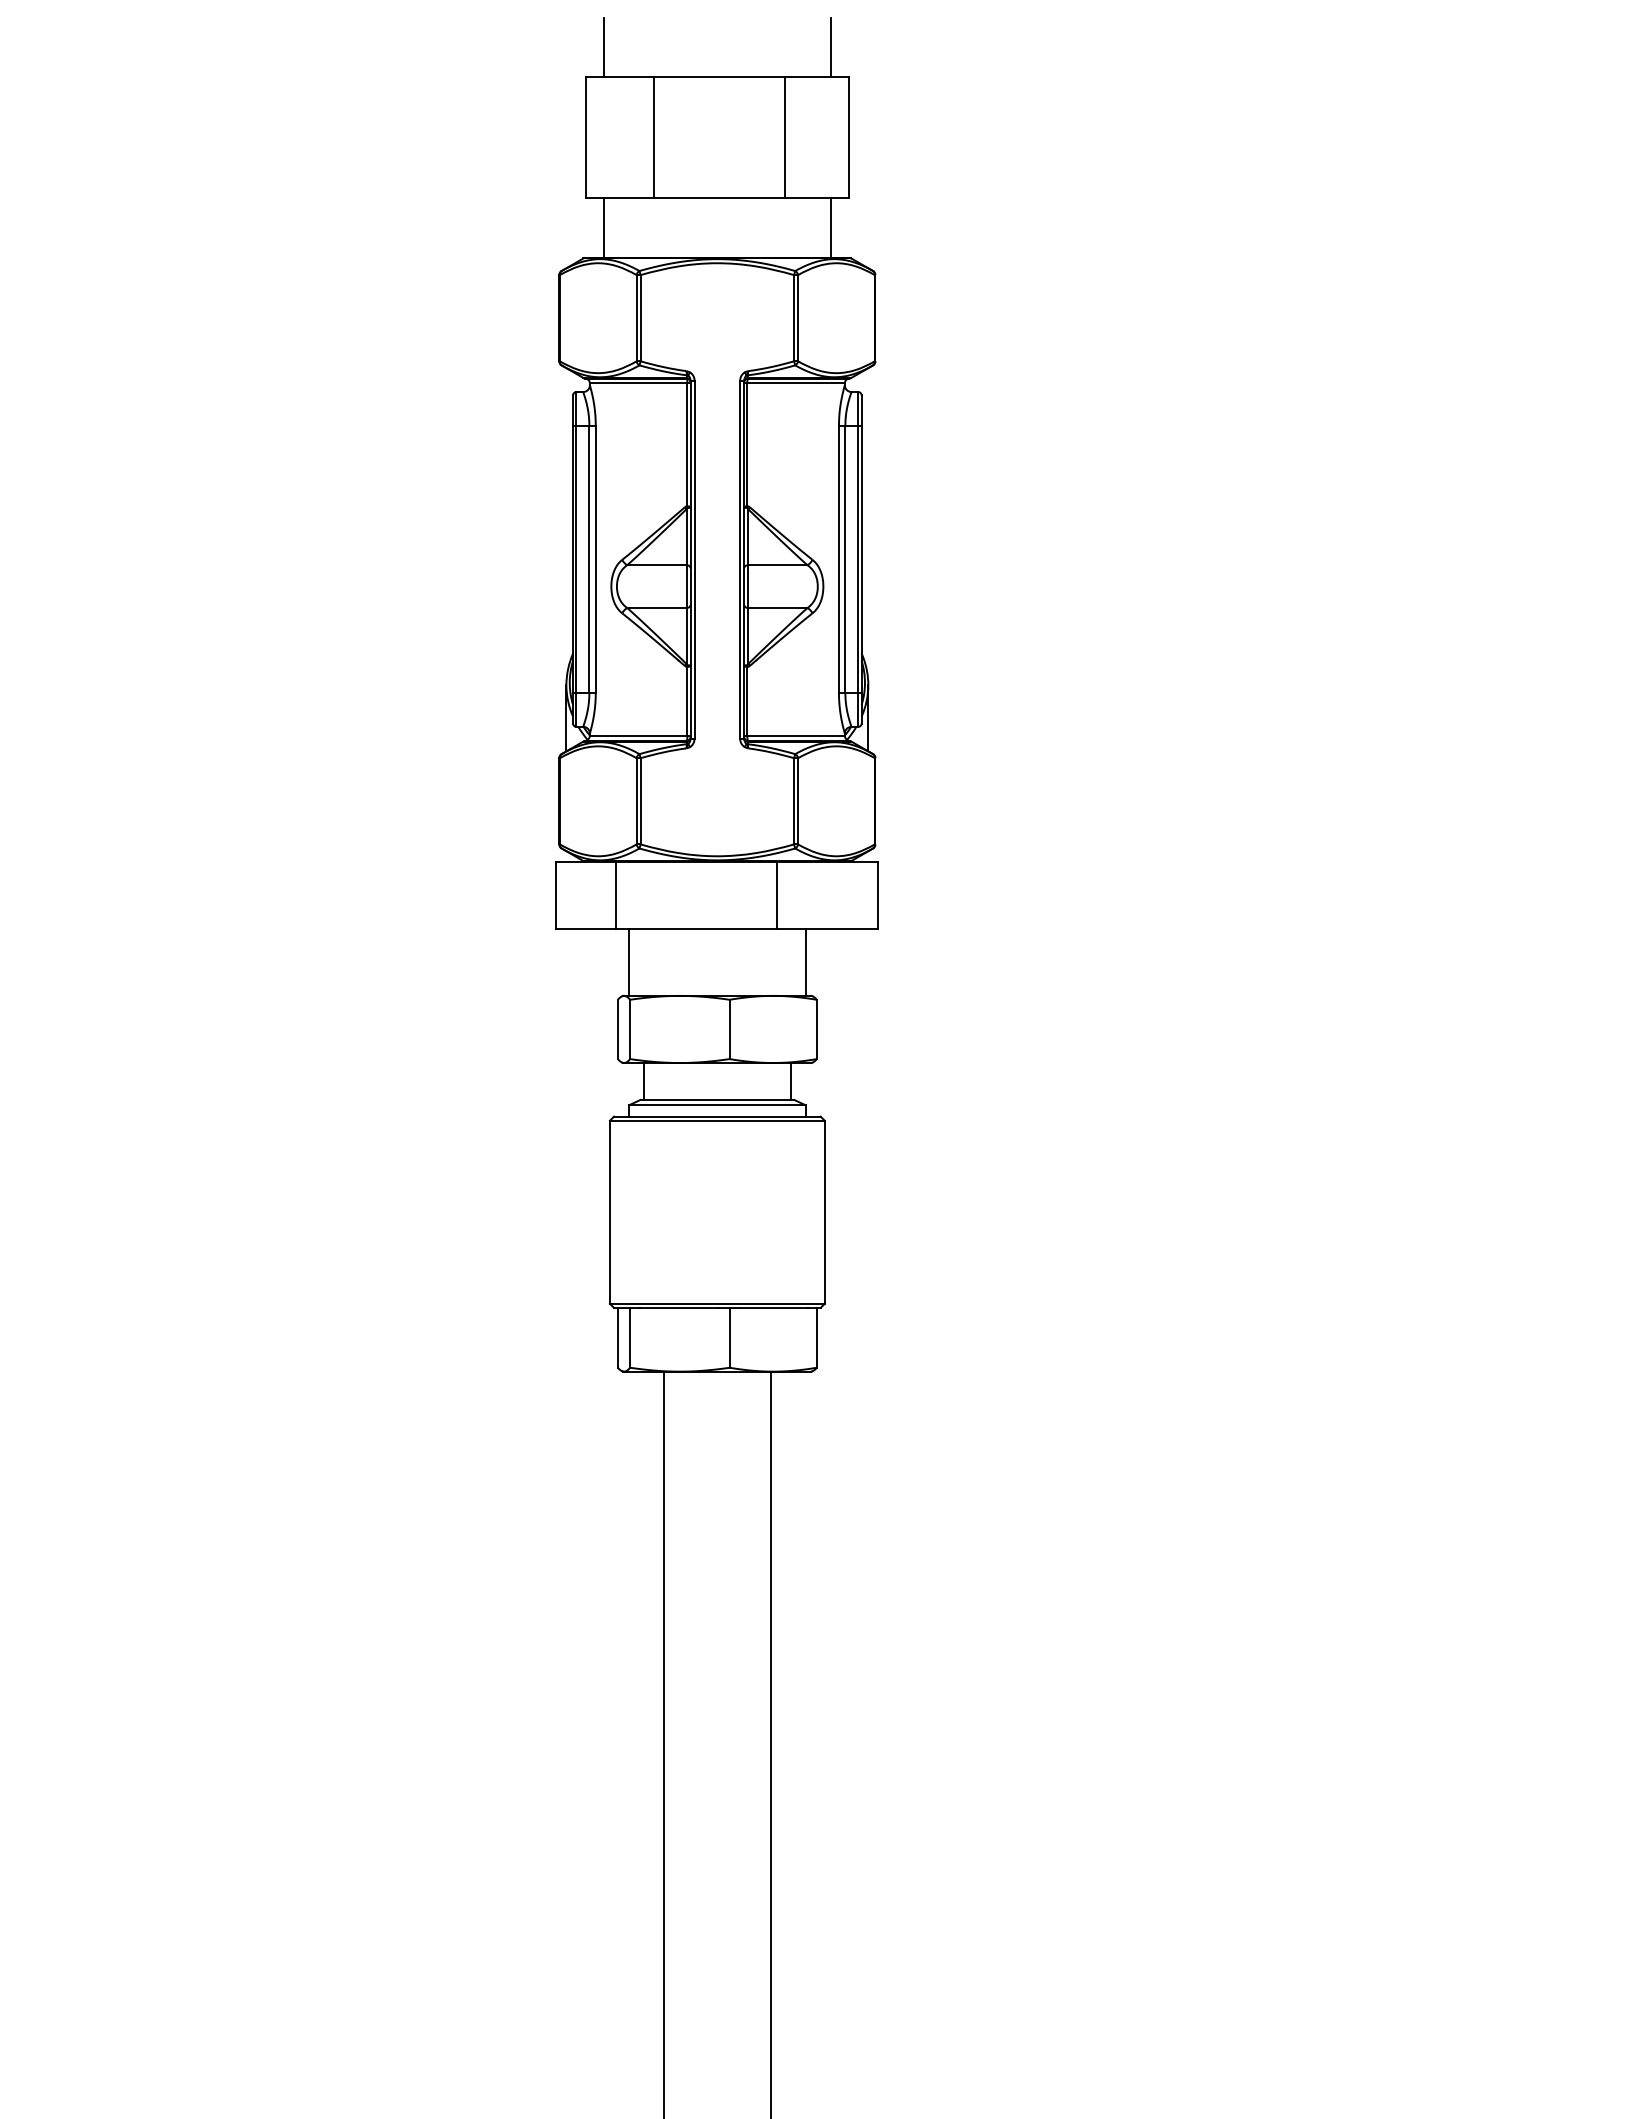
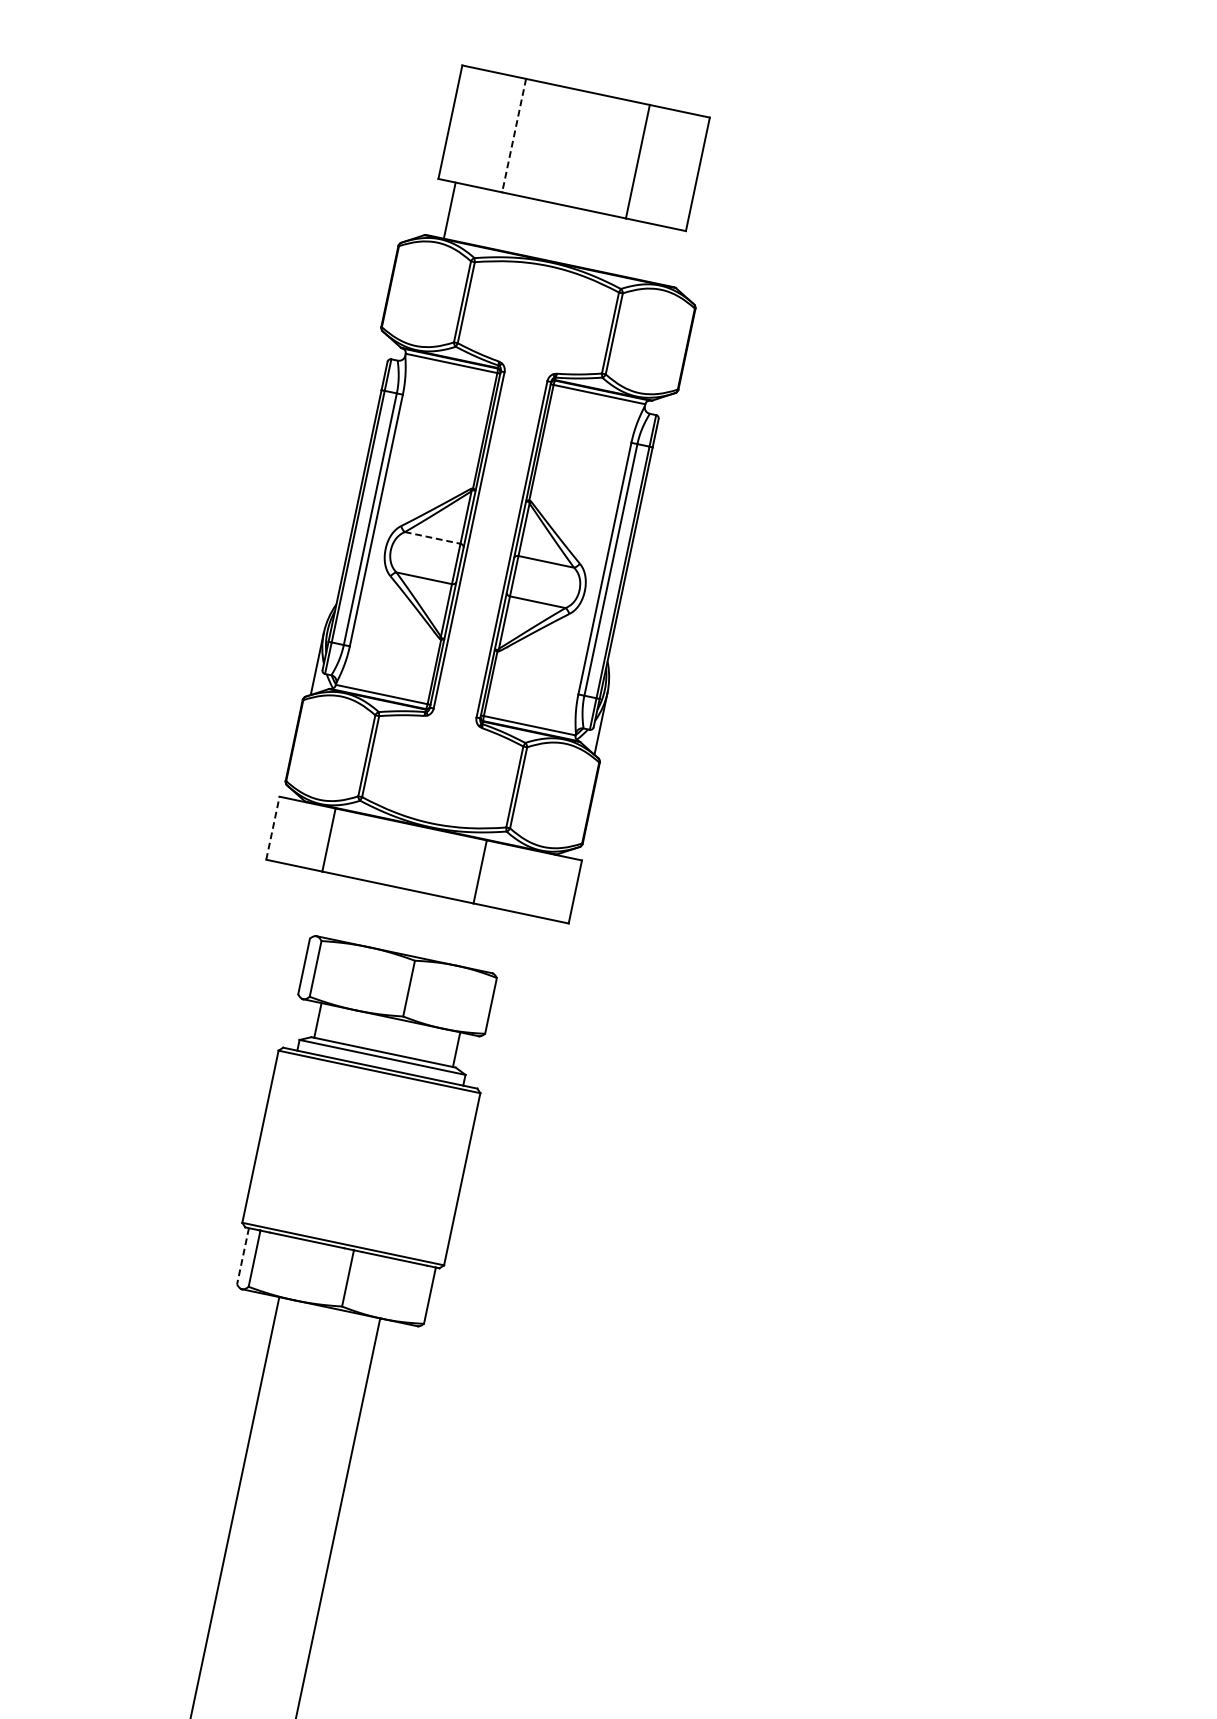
line: (604, 47) -> (485, 41), removed
line: (830, 47) -> (698, 85), removed
line: (653, 138) -> (513, 136), solid -> dashed
line: (830, 227) -> (662, 255), removed
line: (656, 565) -> (432, 538), solid -> dashed
line: (556, 895) -> (272, 828), solid -> dashed
line: (629, 961) -> (328, 904), removed
line: (805, 961) -> (493, 939), removed
line: (617, 1337) -> (242, 1255), solid -> dashed

